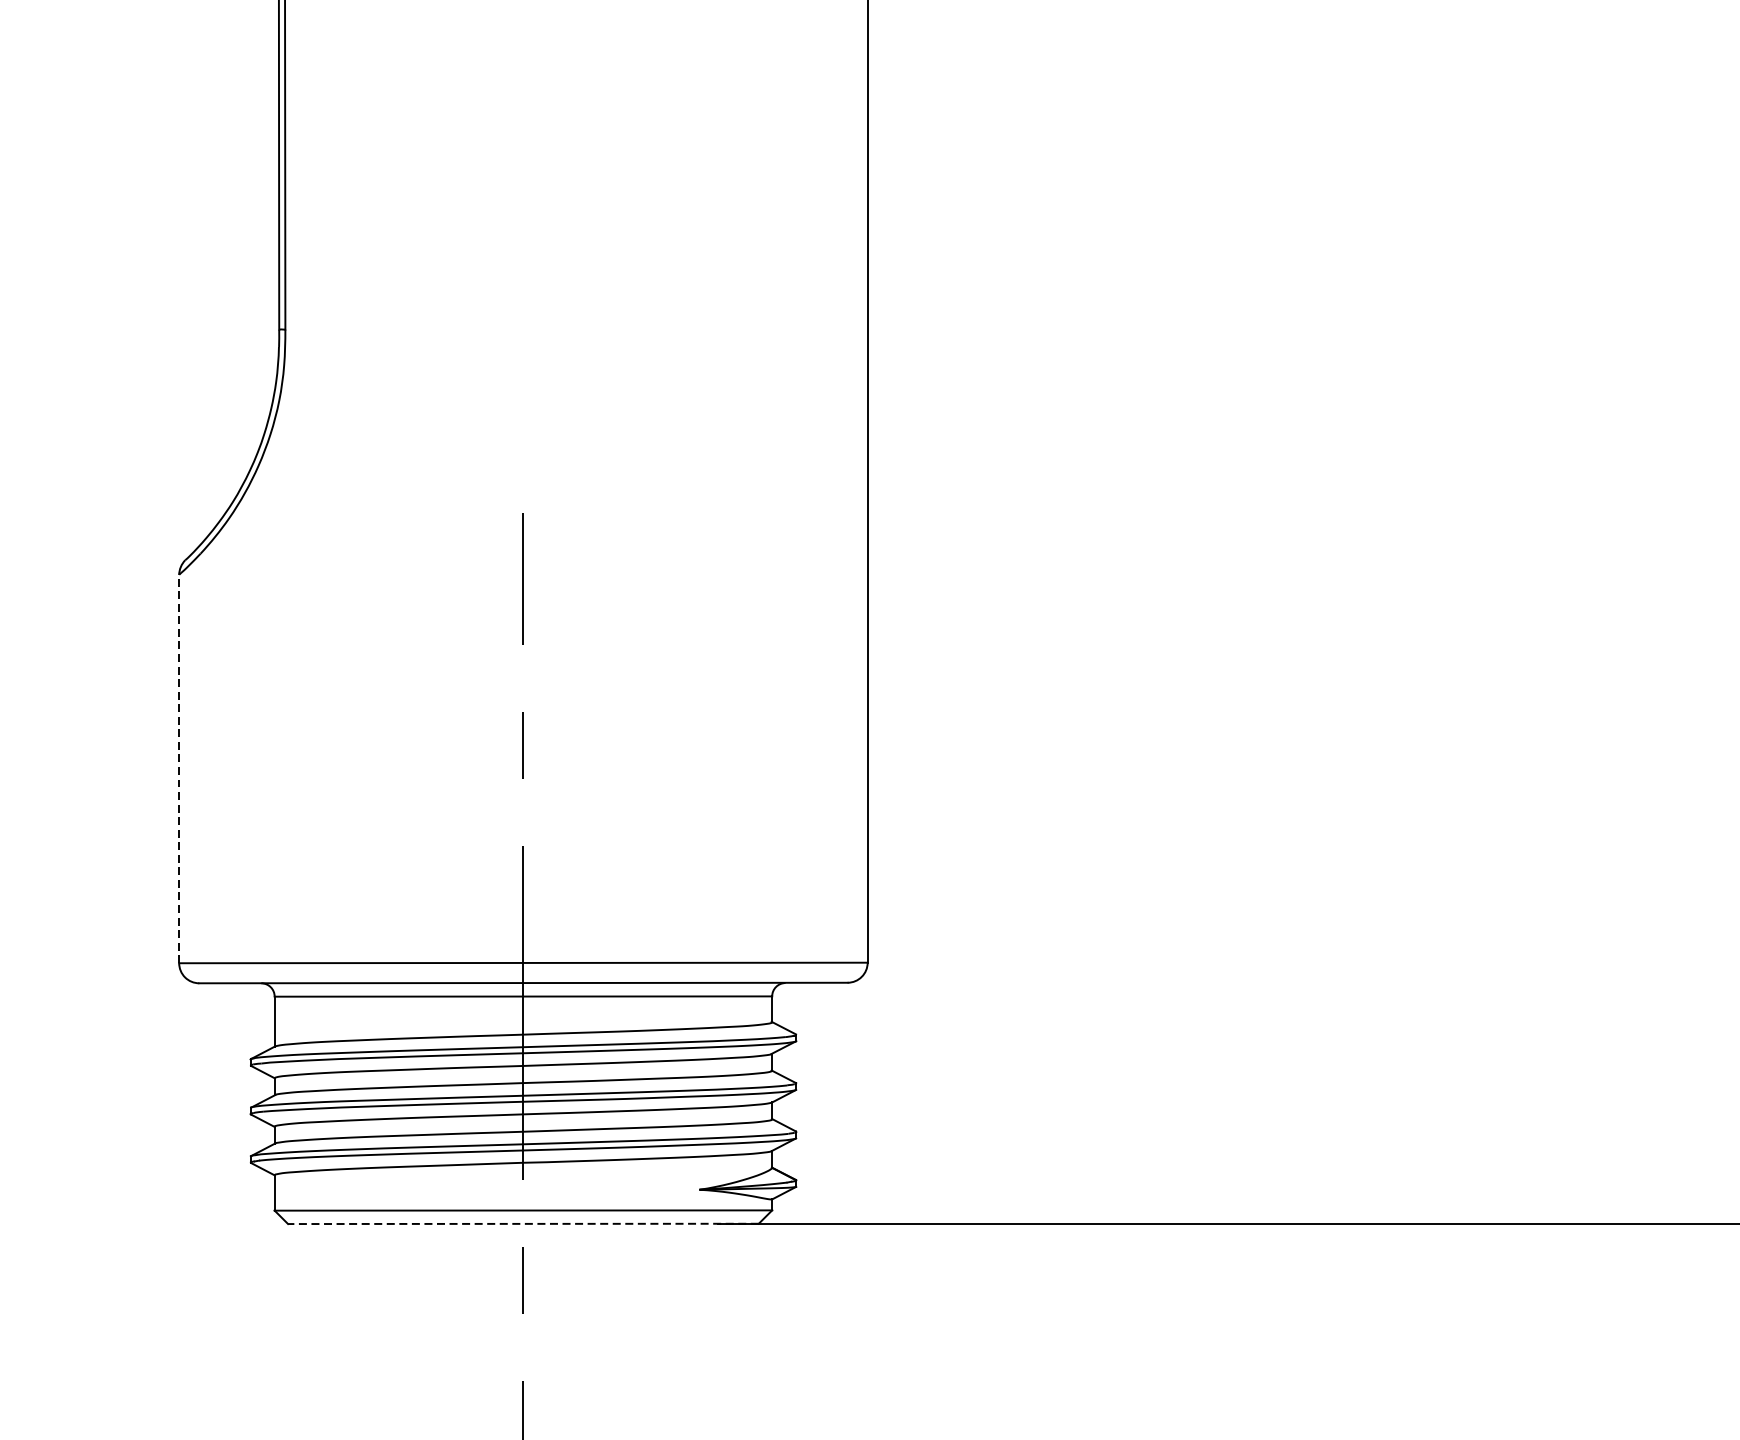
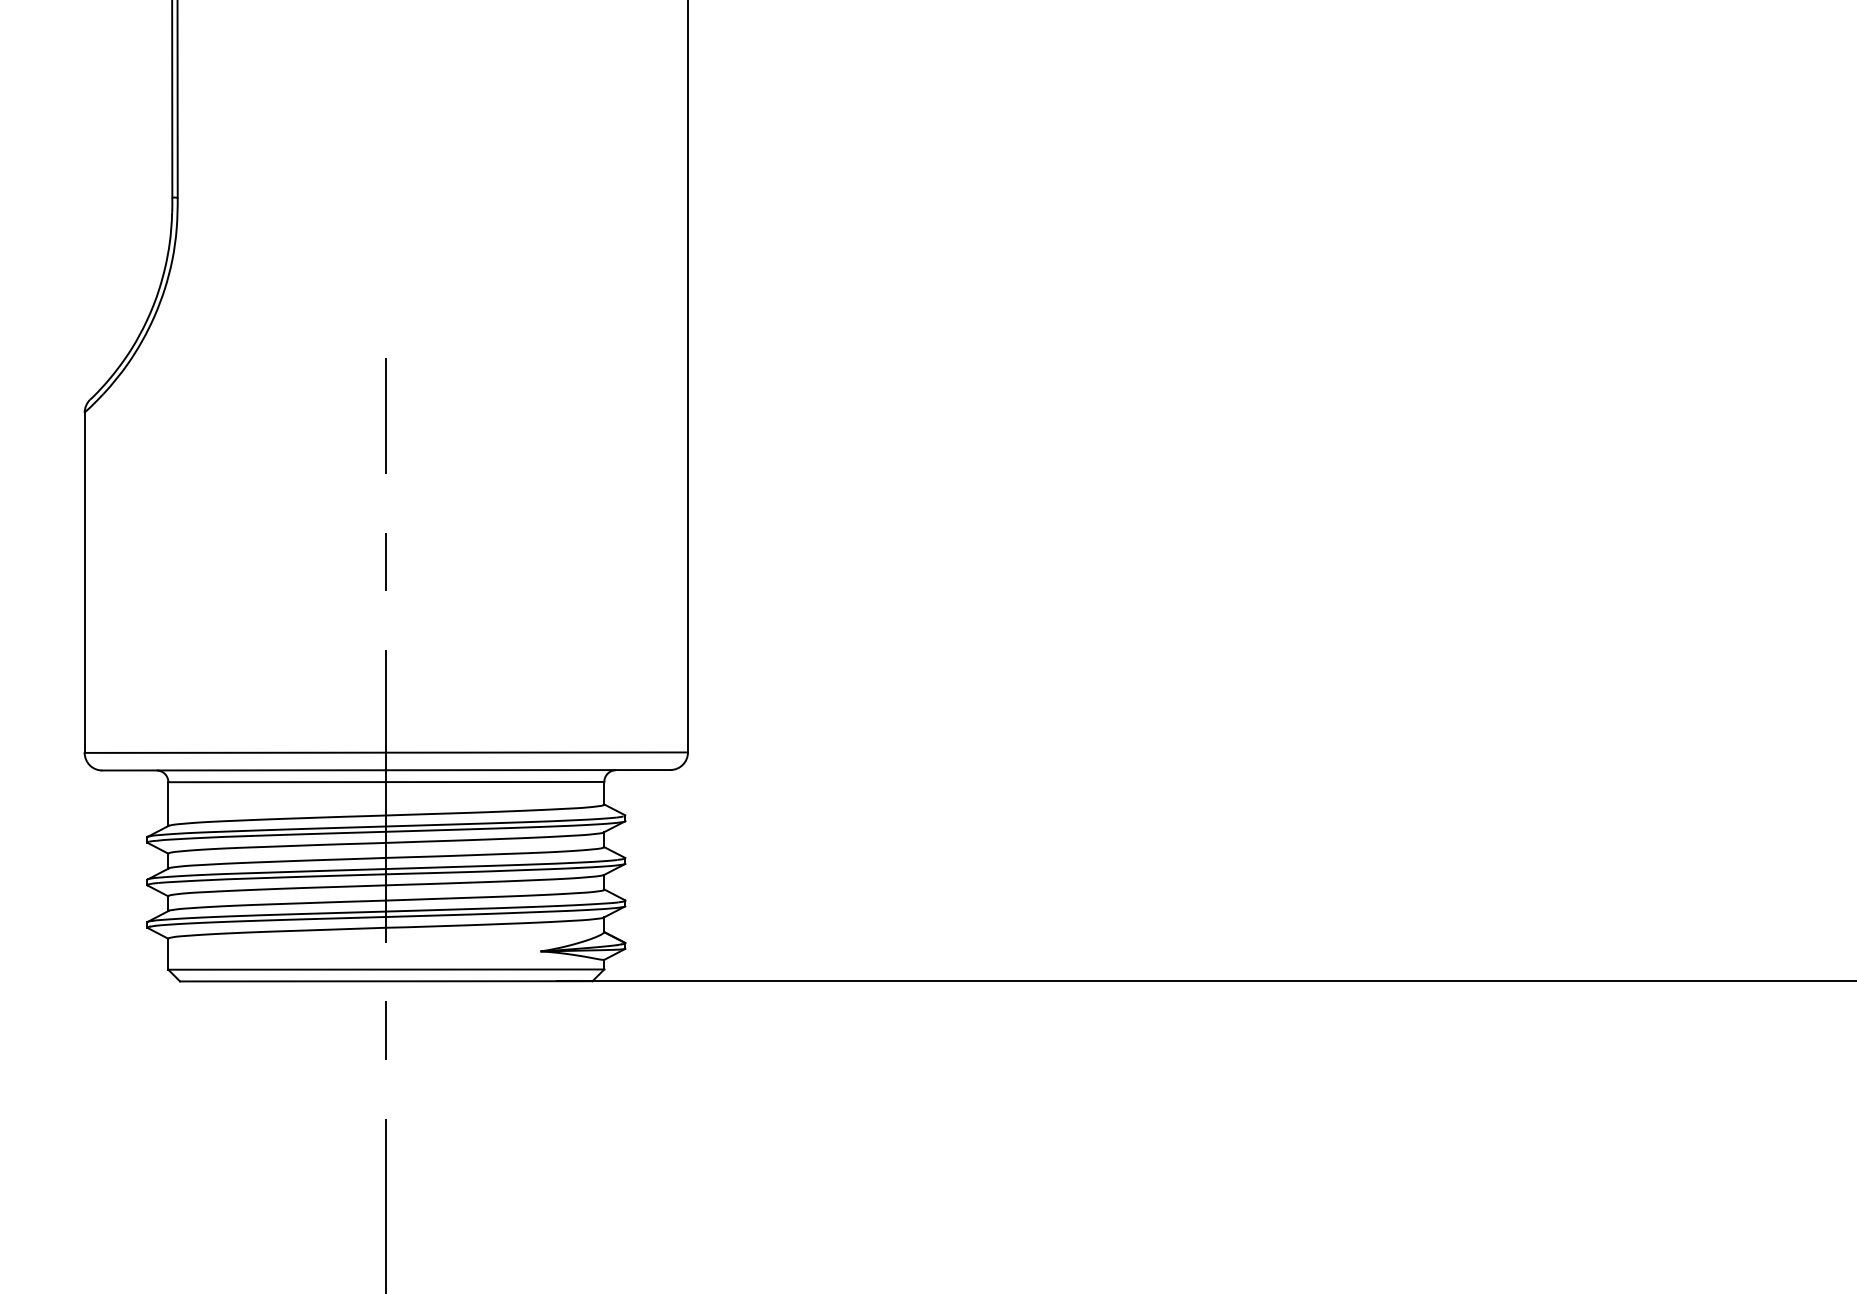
line: (178, 768) -> (84, 582), dashed -> solid
line: (522, 1224) -> (385, 981), dashed -> solid

